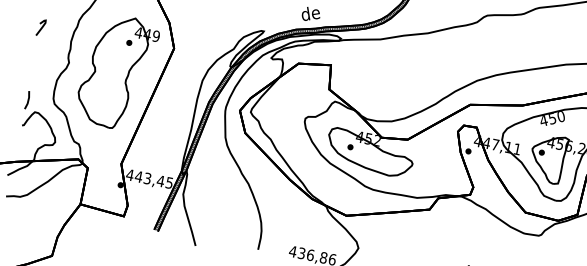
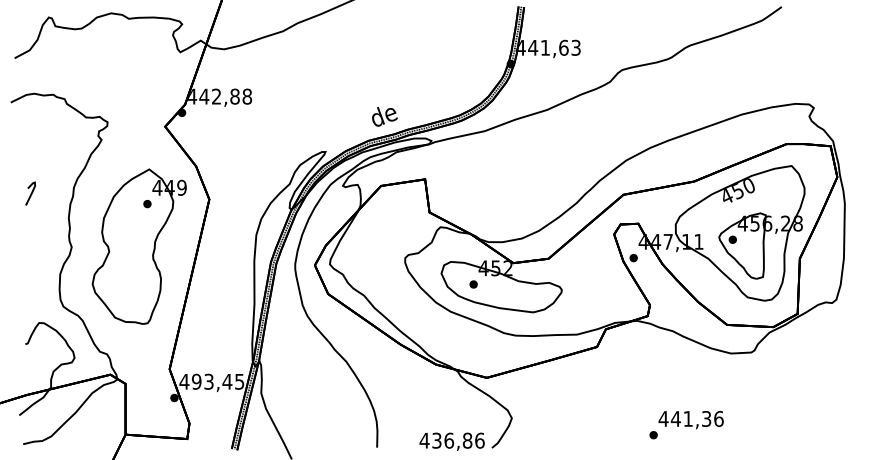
curve: (41, 27) -> (30, 193), moved
line: (27, 100) -> (26, 308), removed
text: (138, 176) -> (196, 381), 443,45 -> 493,45

